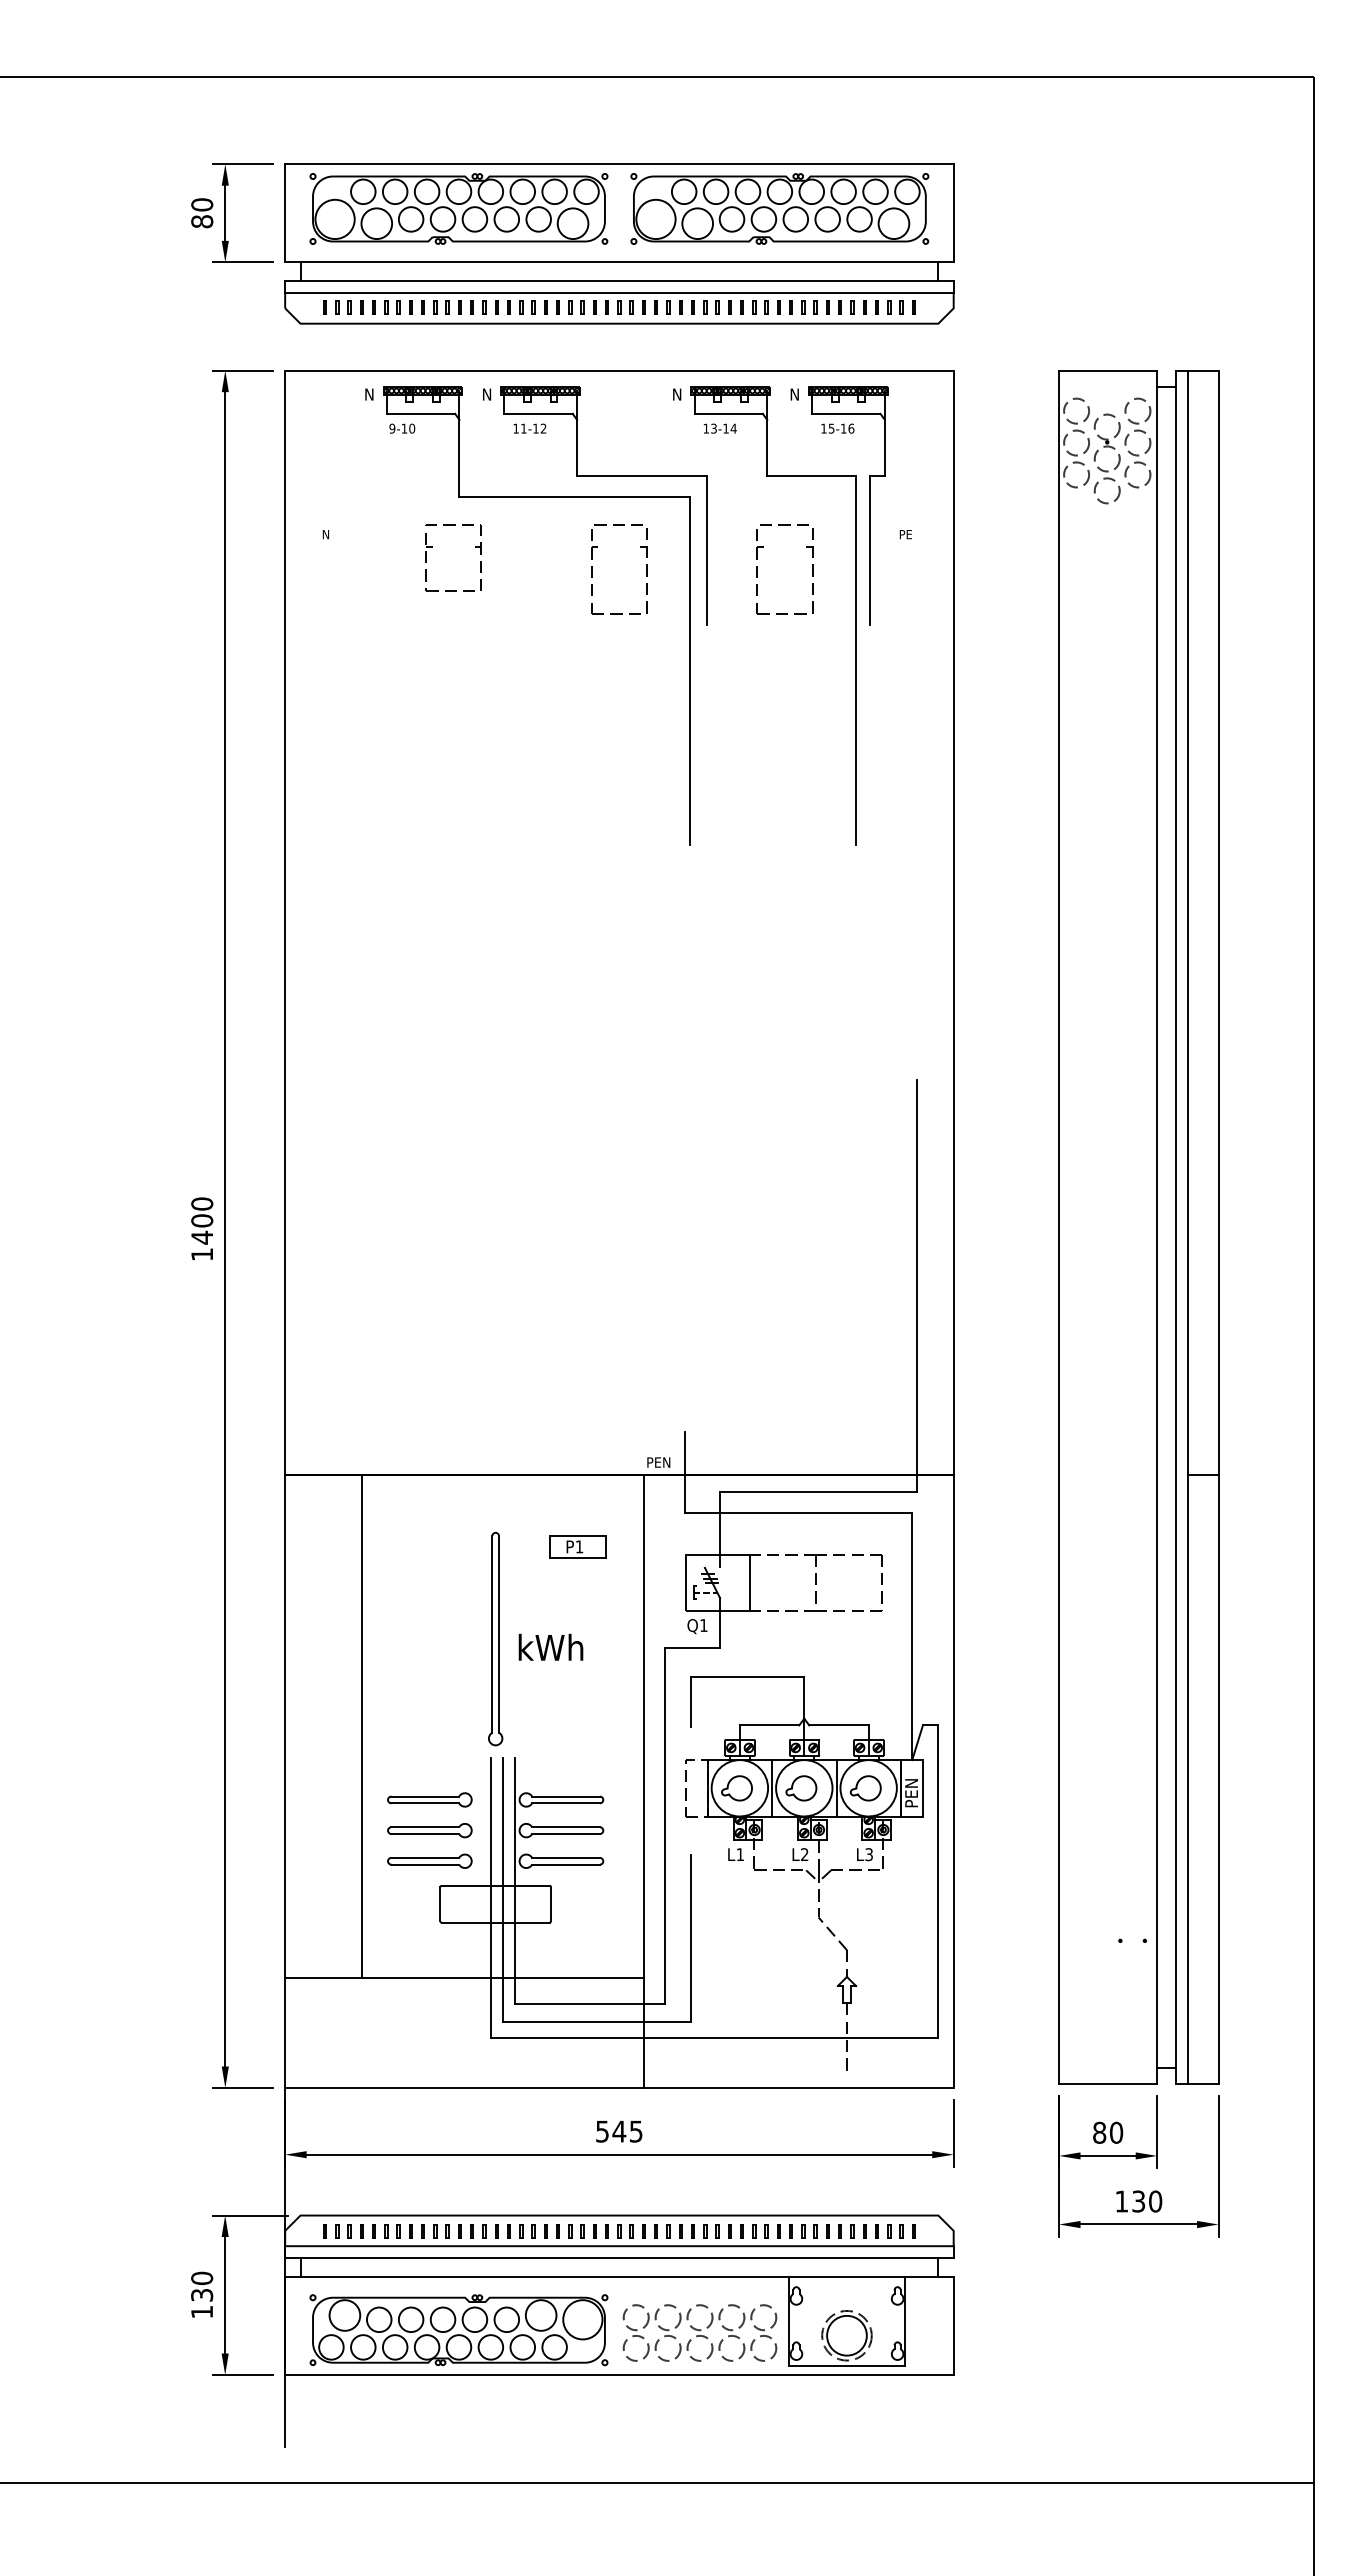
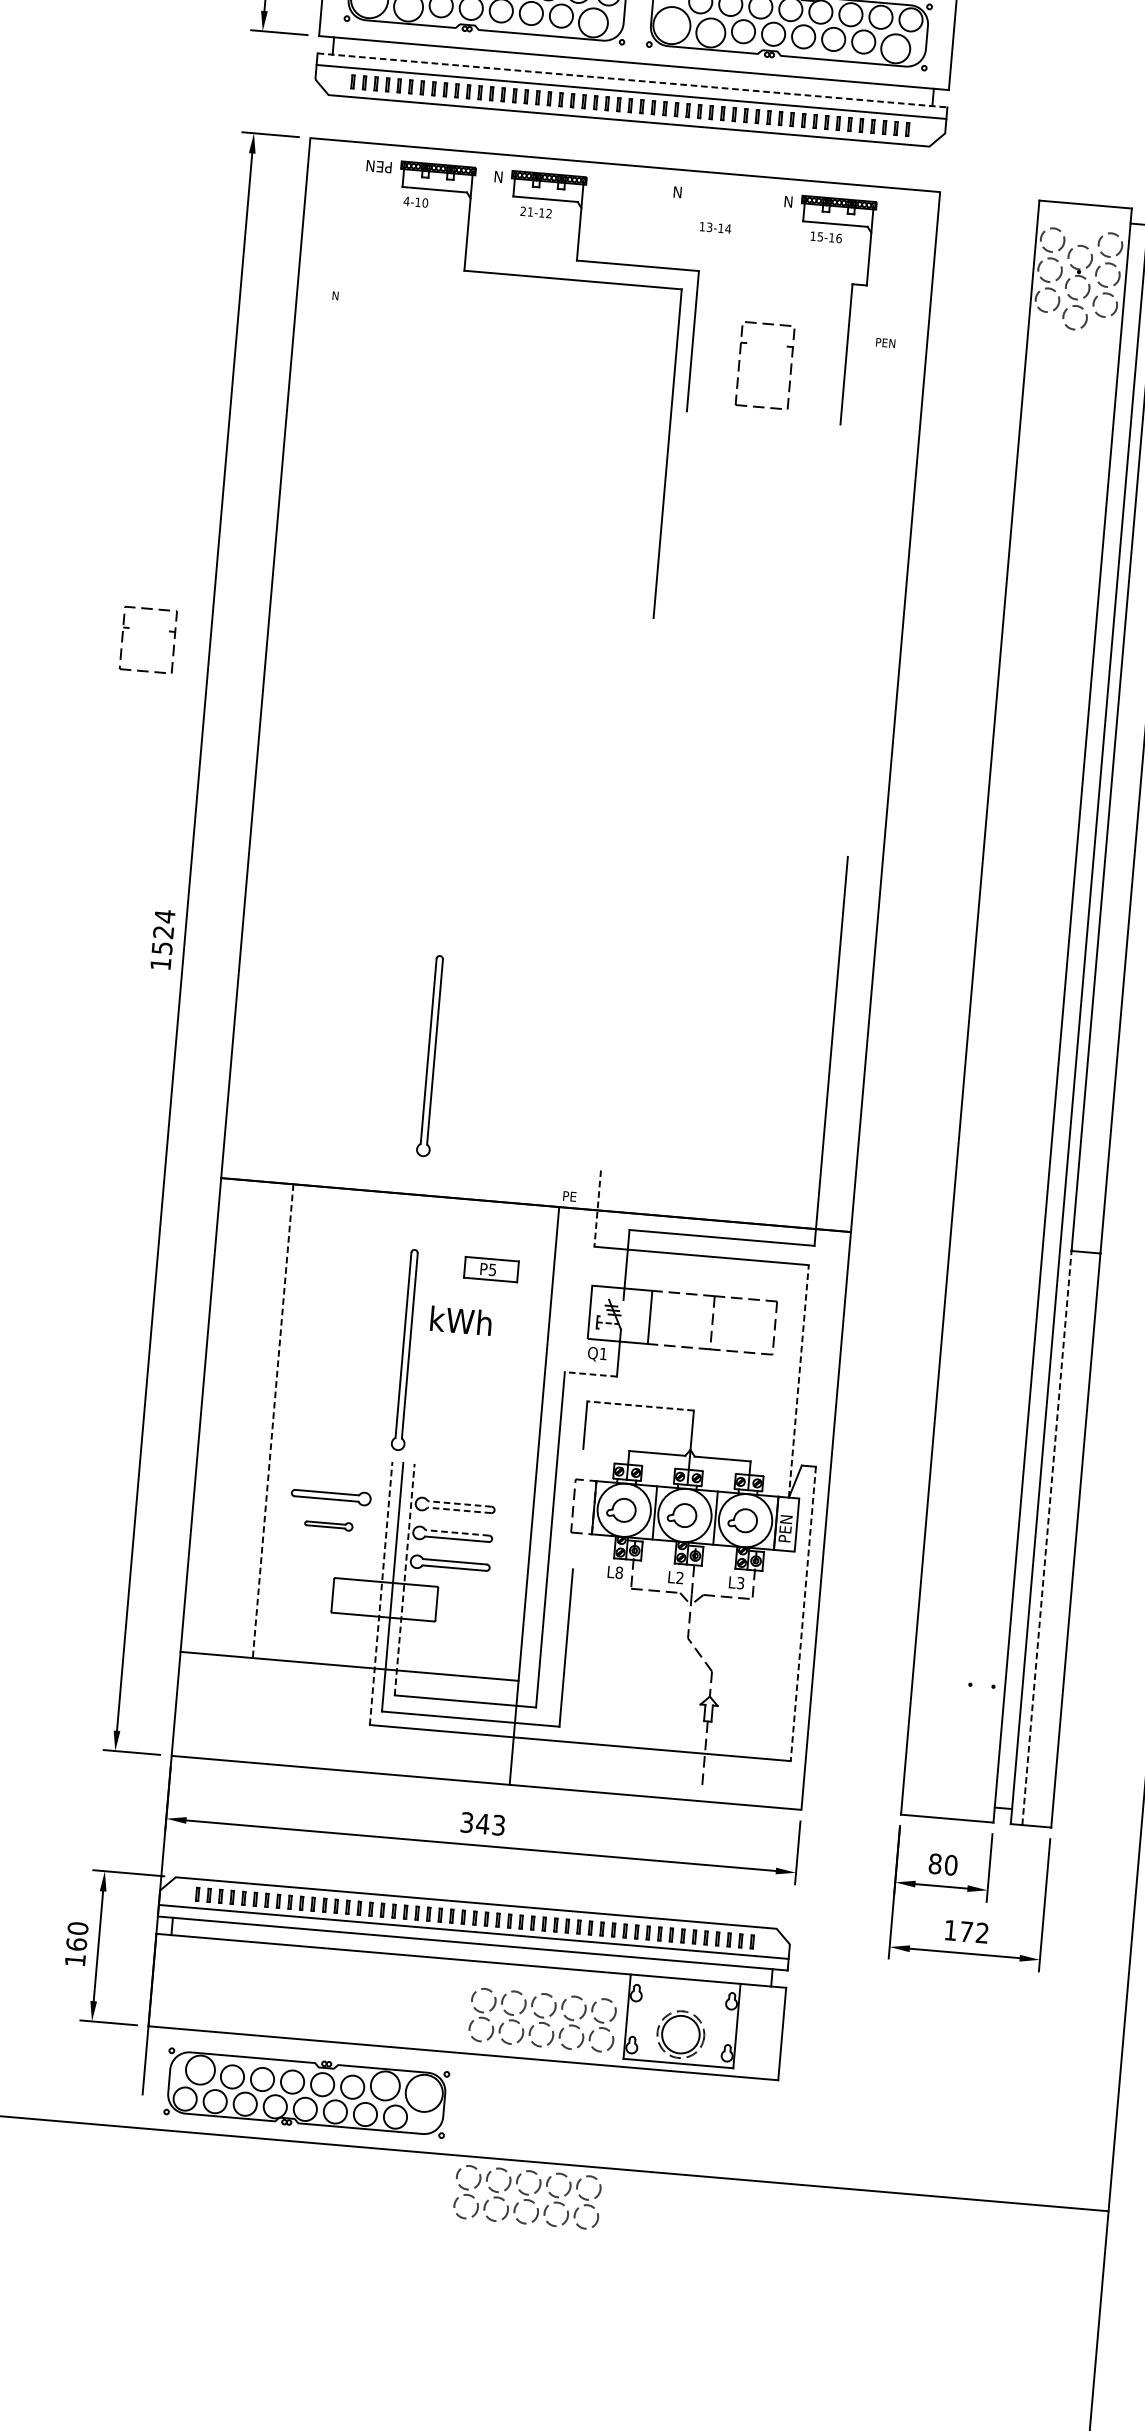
line: (619, 280) -> (632, 80), solid -> dashed
text: (359, 394) -> (378, 166), N -> PEN
text: (392, 428) -> (406, 201), 9-10 -> 4-10
text: (515, 428) -> (522, 211), 11-12 -> 21-12
text: (916, 534) -> (891, 343), PE -> PEN
part: (432, 547) -> (129, 628), moved
part: (592, 569) -> (583, 350), removed
part: (855, 615) -> (827, 414), removed
text: (202, 1220) -> (163, 932), 1400 -> 1524
part: (495, 1327) -> (431, 1056), added
text: (666, 1462) -> (581, 1197), PEN -> PE
line: (684, 1473) -> (597, 1209), solid -> dashed
text: (579, 1546) -> (492, 1269), P1 -> P5
line: (912, 1636) -> (799, 1381), solid -> dashed
text: (550, 1646) -> (460, 1319), moved
line: (692, 1648) -> (590, 1374), solid -> dashed
line: (747, 1676) -> (640, 1405), solid -> dashed
line: (361, 1726) -> (272, 1421), solid -> dashed
line: (1187, 1779) -> (1046, 1538), solid -> dashed
line: (566, 1796) -> (460, 1504), solid -> dashed
line: (566, 1803) -> (459, 1510), solid -> dashed
line: (566, 1827) -> (457, 1533), solid -> dashed
part: (429, 1830) -> (328, 1524), size x0.6
text: (740, 1854) -> (619, 1572), L1 -> L8
part: (429, 1860) -> (326, 1553), removed
line: (514, 1881) -> (404, 1579), solid -> dashed
line: (937, 1881) -> (802, 1614), solid -> dashed
line: (491, 1897) -> (381, 1593), solid -> dashed
text: (619, 2131) -> (483, 1823), 545 -> 343
text: (1147, 2201) -> (974, 1932), 130 -> 172
text: (202, 2294) -> (77, 1943), 130 -> 160
part: (458, 2330) -> (306, 2093), moved
part: (699, 2520) -> (527, 2196), added

